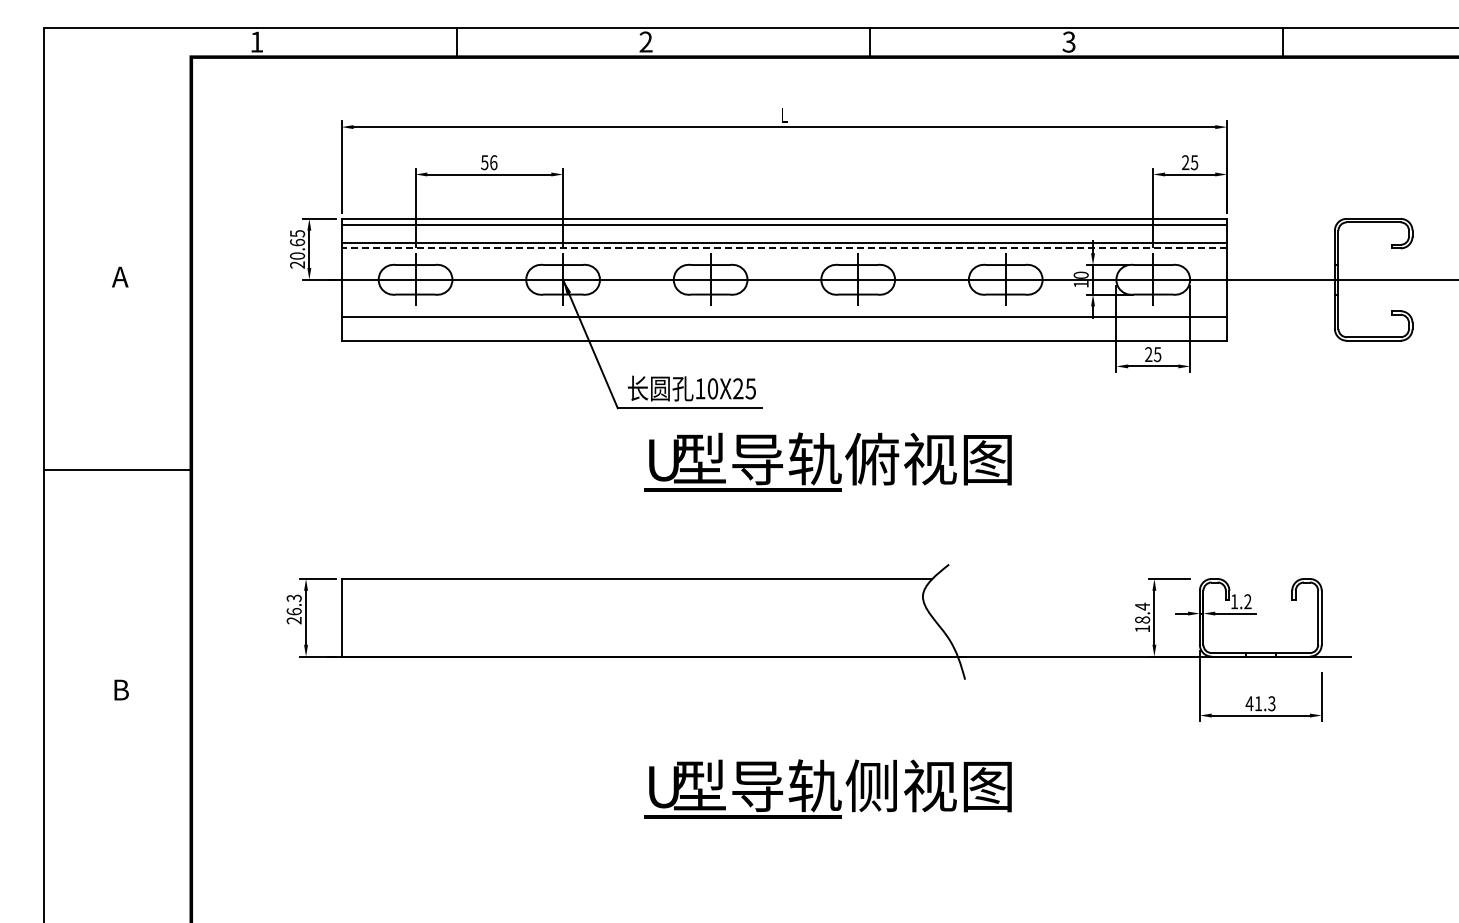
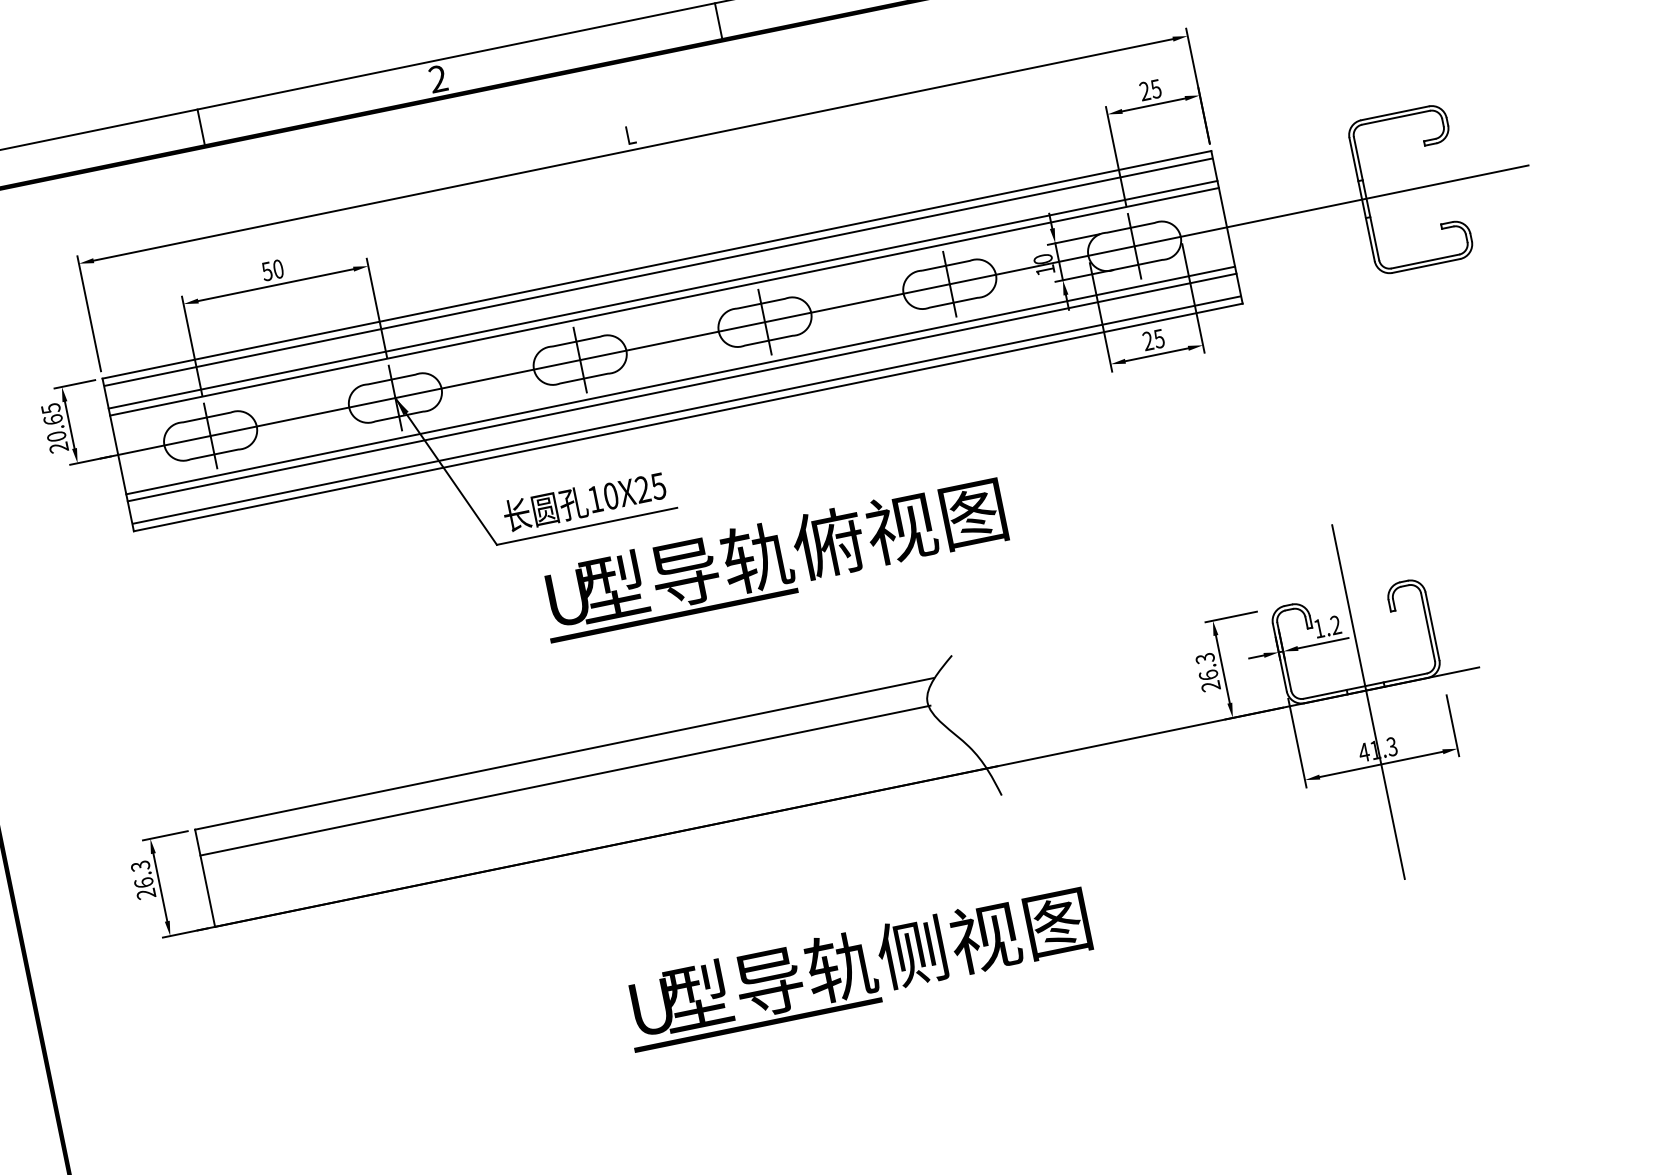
text: (493, 162) -> (278, 269), 56 -> 50
line: (784, 248) -> (664, 301), dashed -> solid
line: (784, 311) -> (680, 380), added
line: (784, 334) -> (686, 409), added
line: (632, 599) -> (564, 780), added
text: (1142, 617) -> (1207, 672), 18.4 -> 26.3
line: (1260, 665) -> (1368, 701), added

